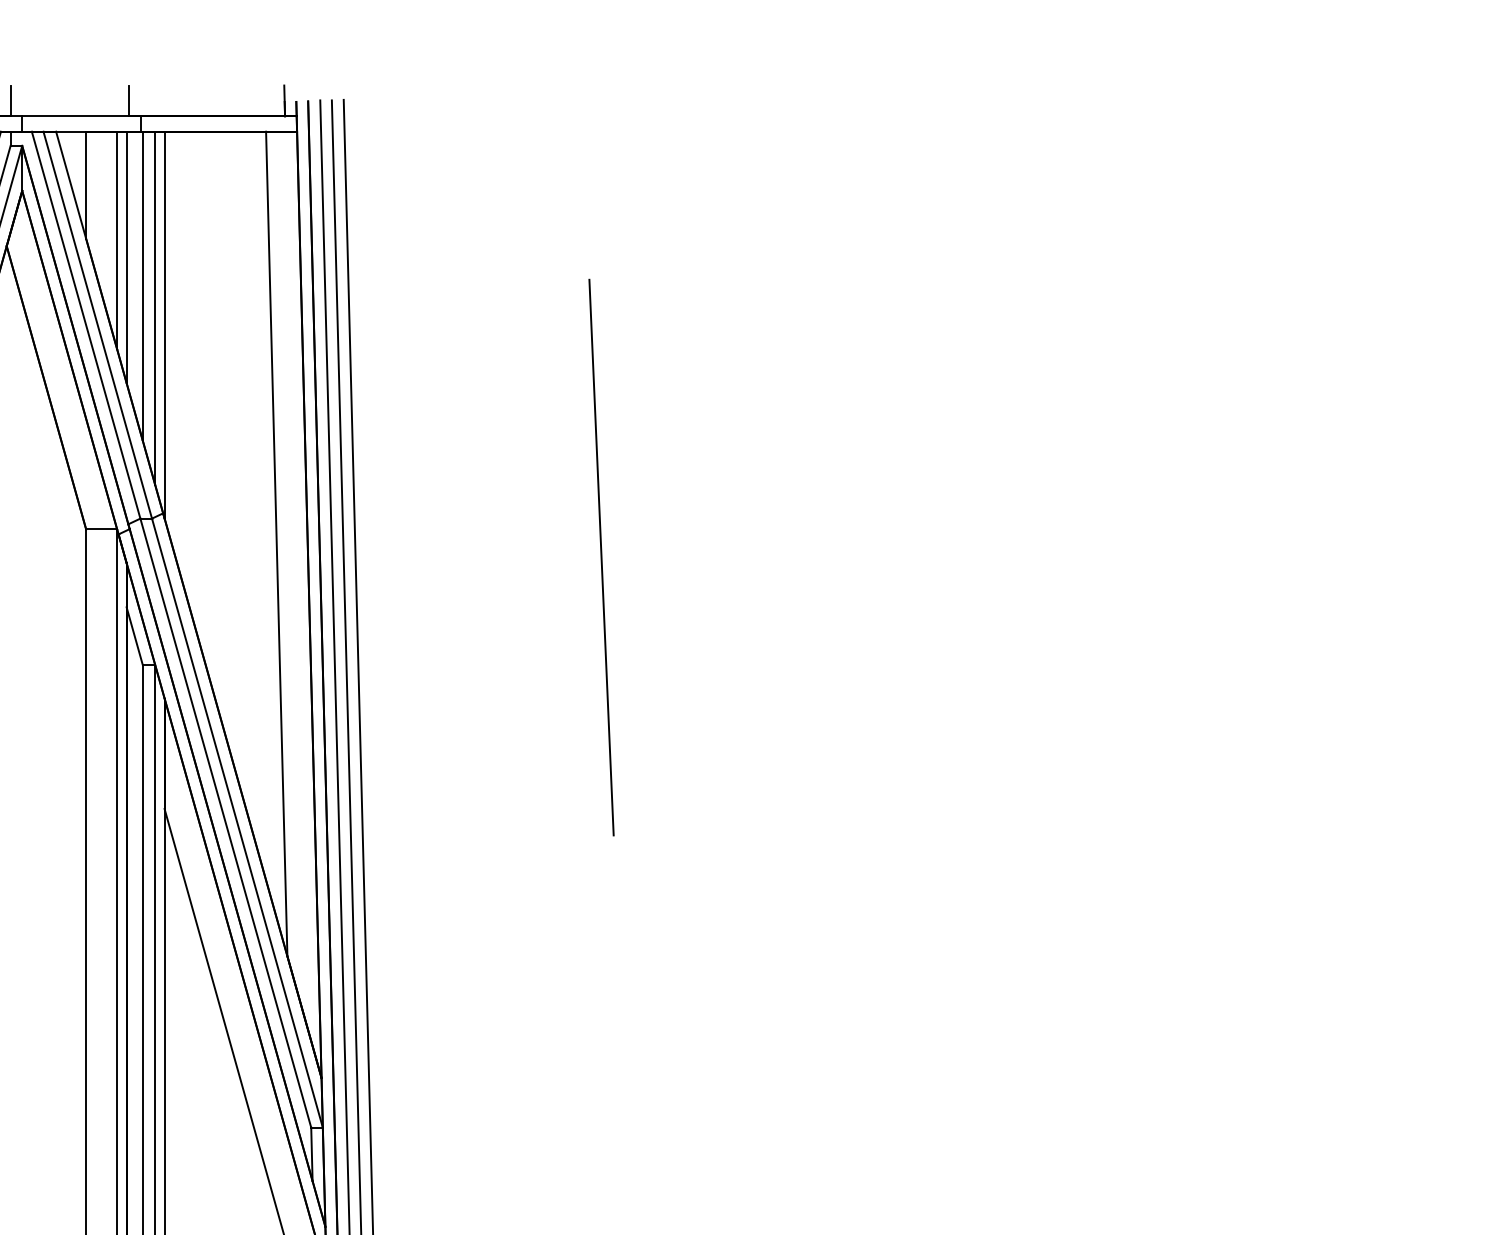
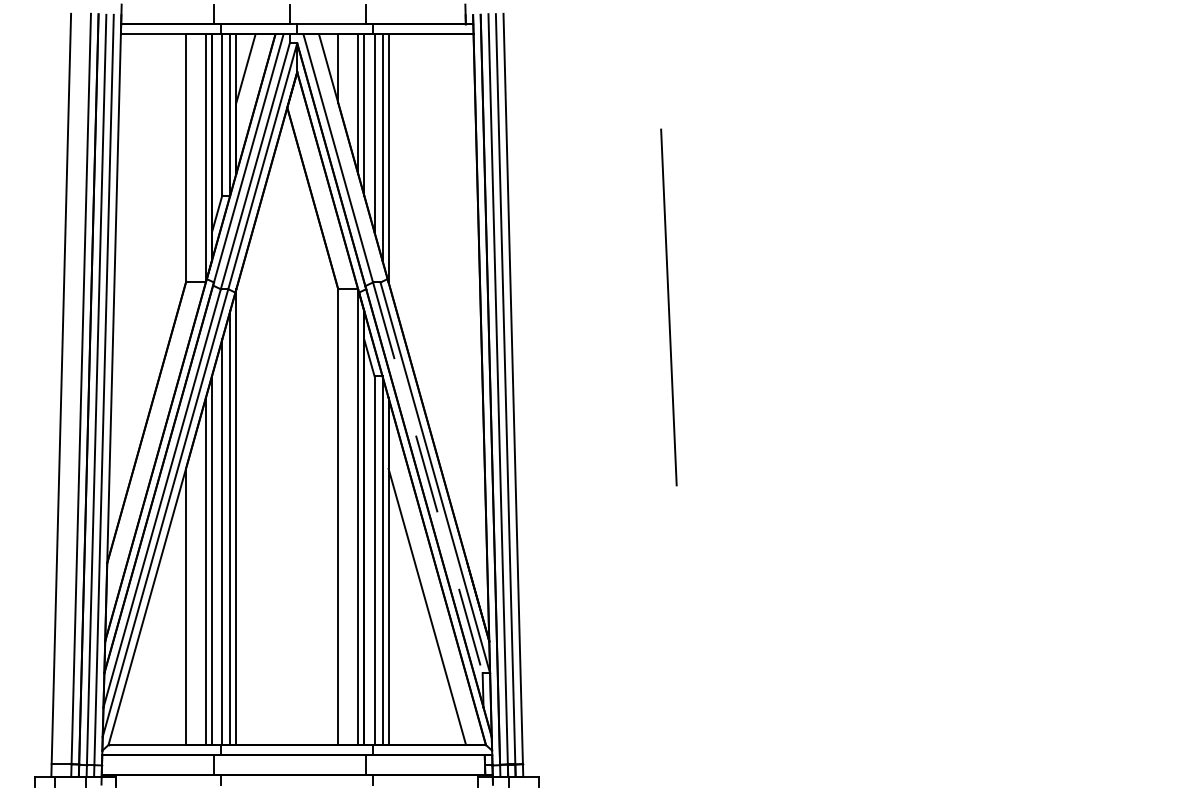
line: (97, 325) -> (345, 158), removed
line: (276, 543) -> (460, 298), removed
line: (225, 822) -> (427, 477), solid -> dashed

